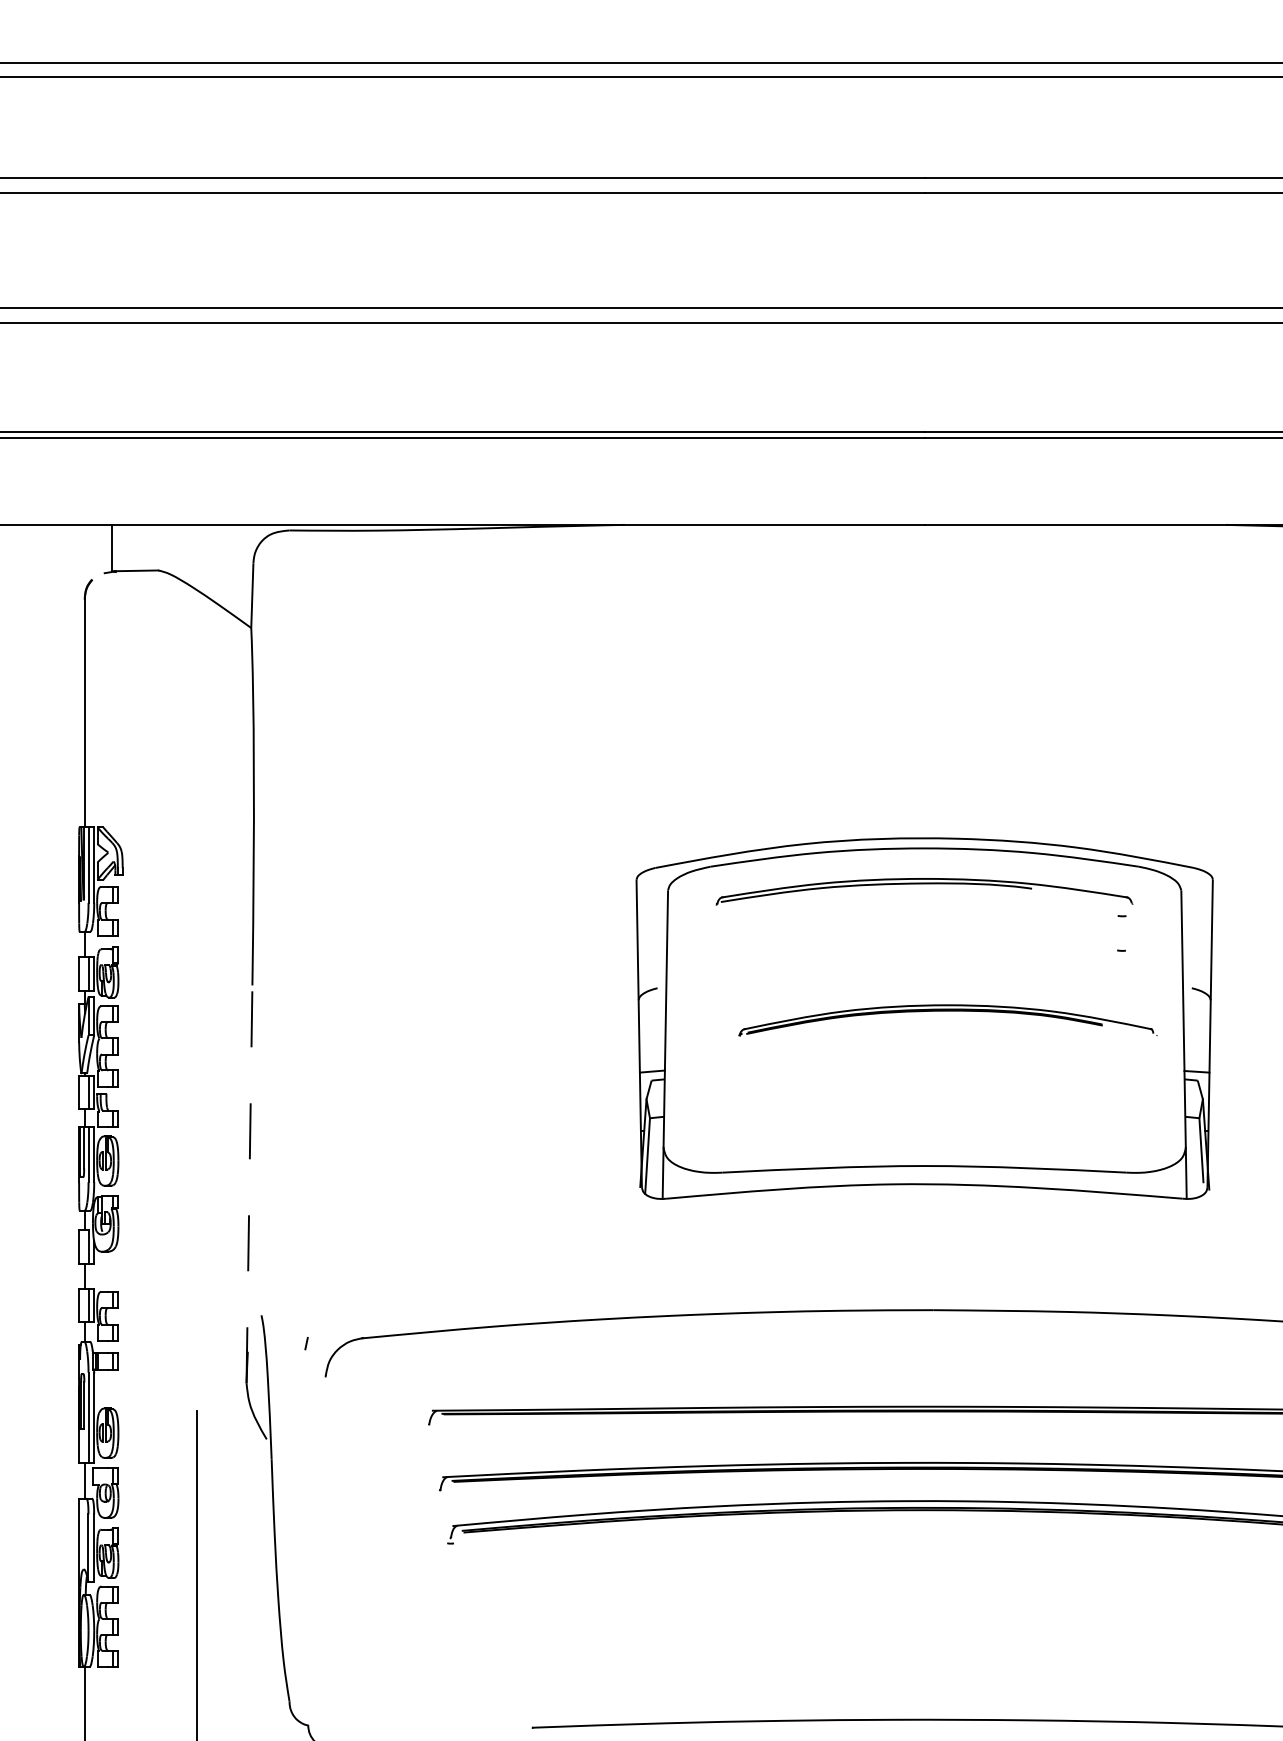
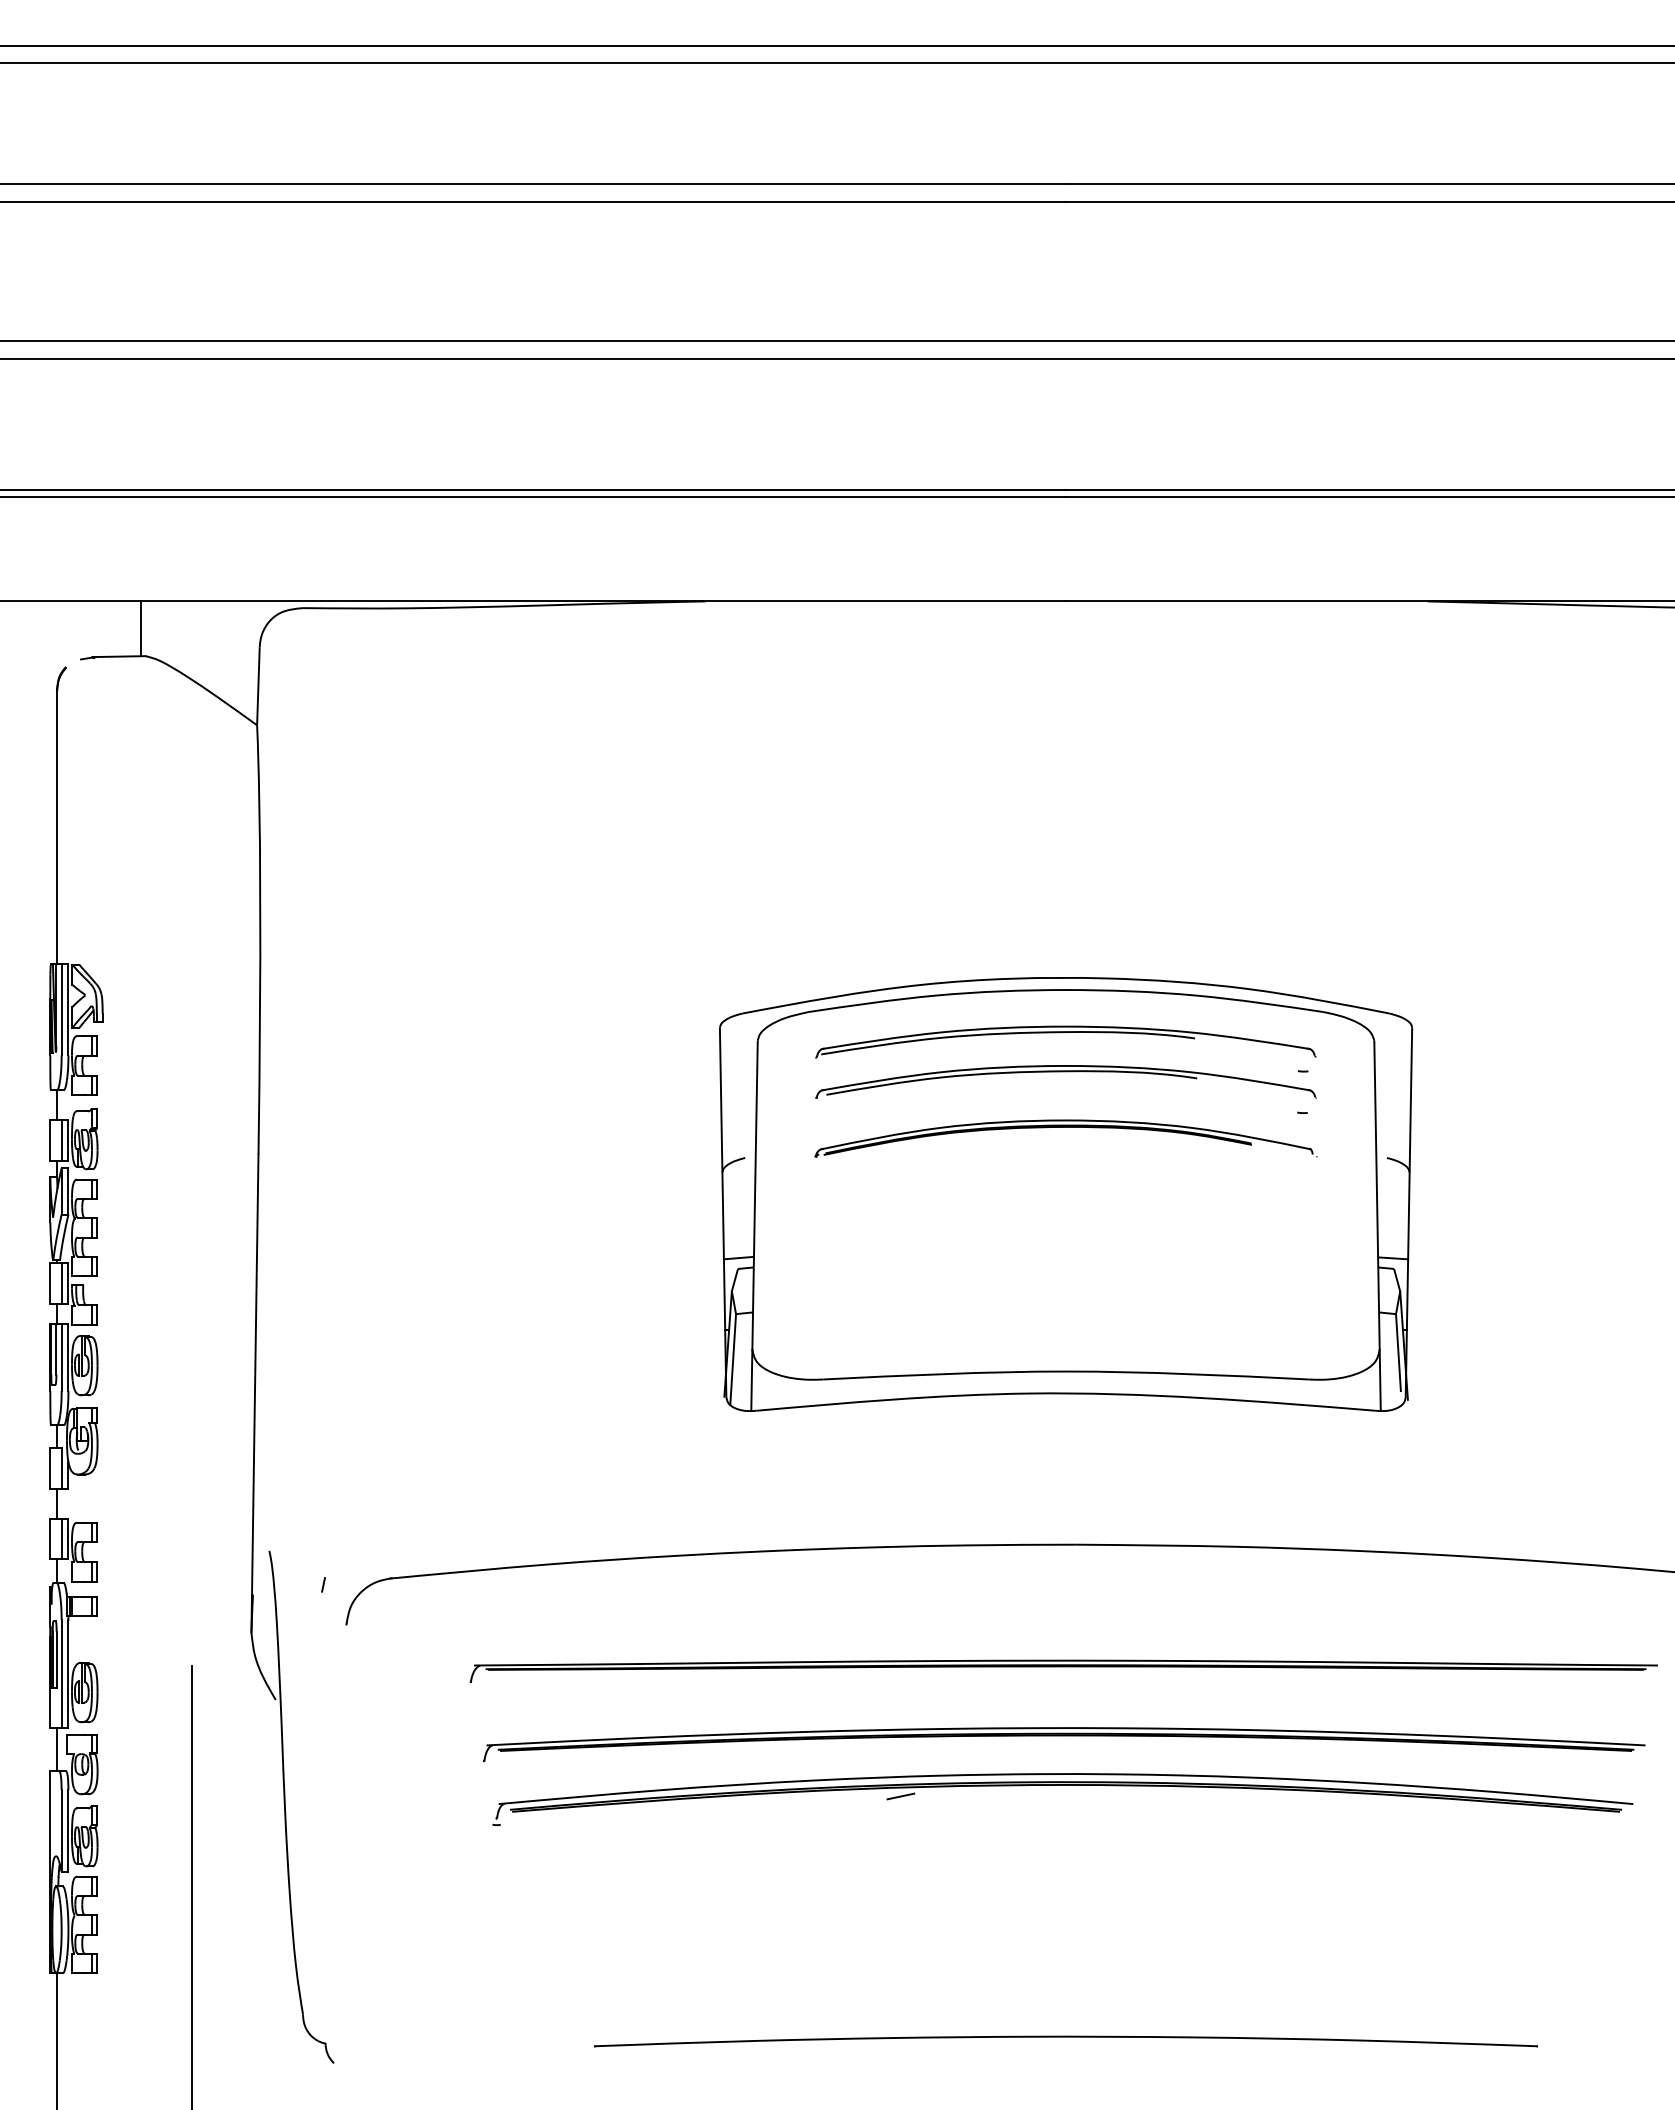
line: (112, 547) -> (141, 628), moved
part: (924, 917) -> (1065, 1072), added
part: (947, 1011) -> (1065, 1127), moved
line: (249, 1184) -> (254, 1393), dashed -> solid
line: (786, 1519) -> (900, 1796), added

